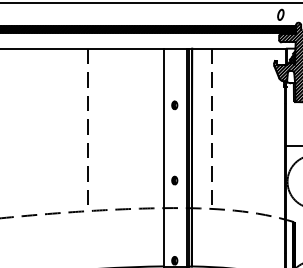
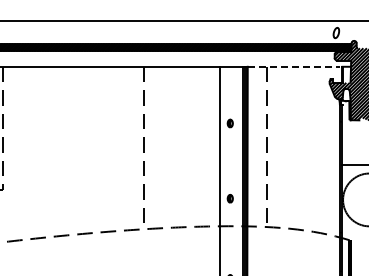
line: (238, 48) -> (294, 66), solid -> dashed
hatch: (291, 56) -> (347, 74), removed

